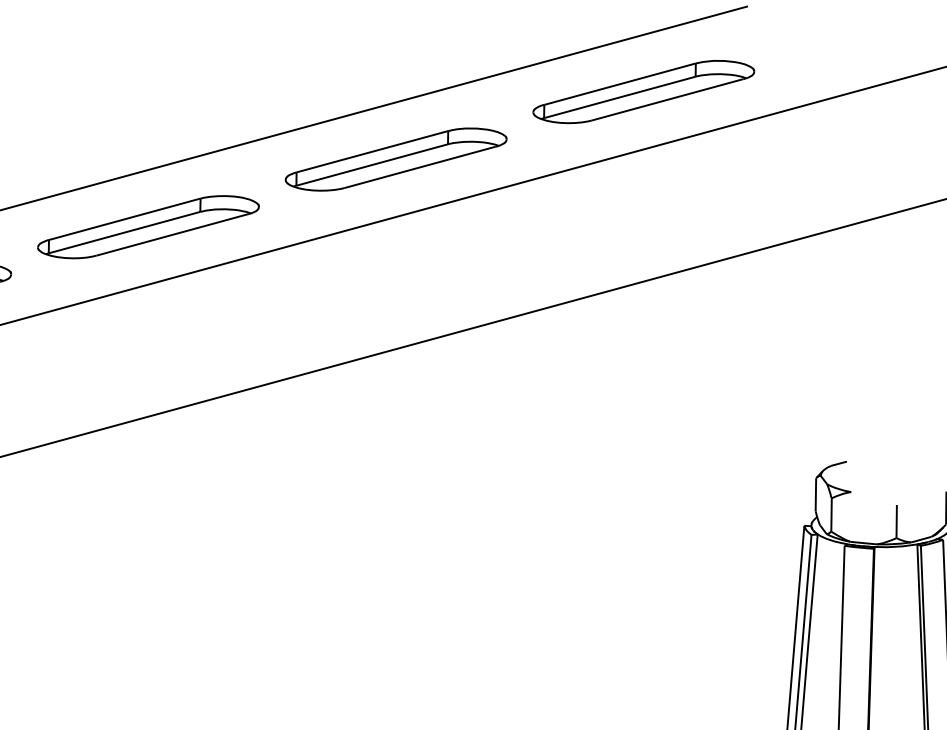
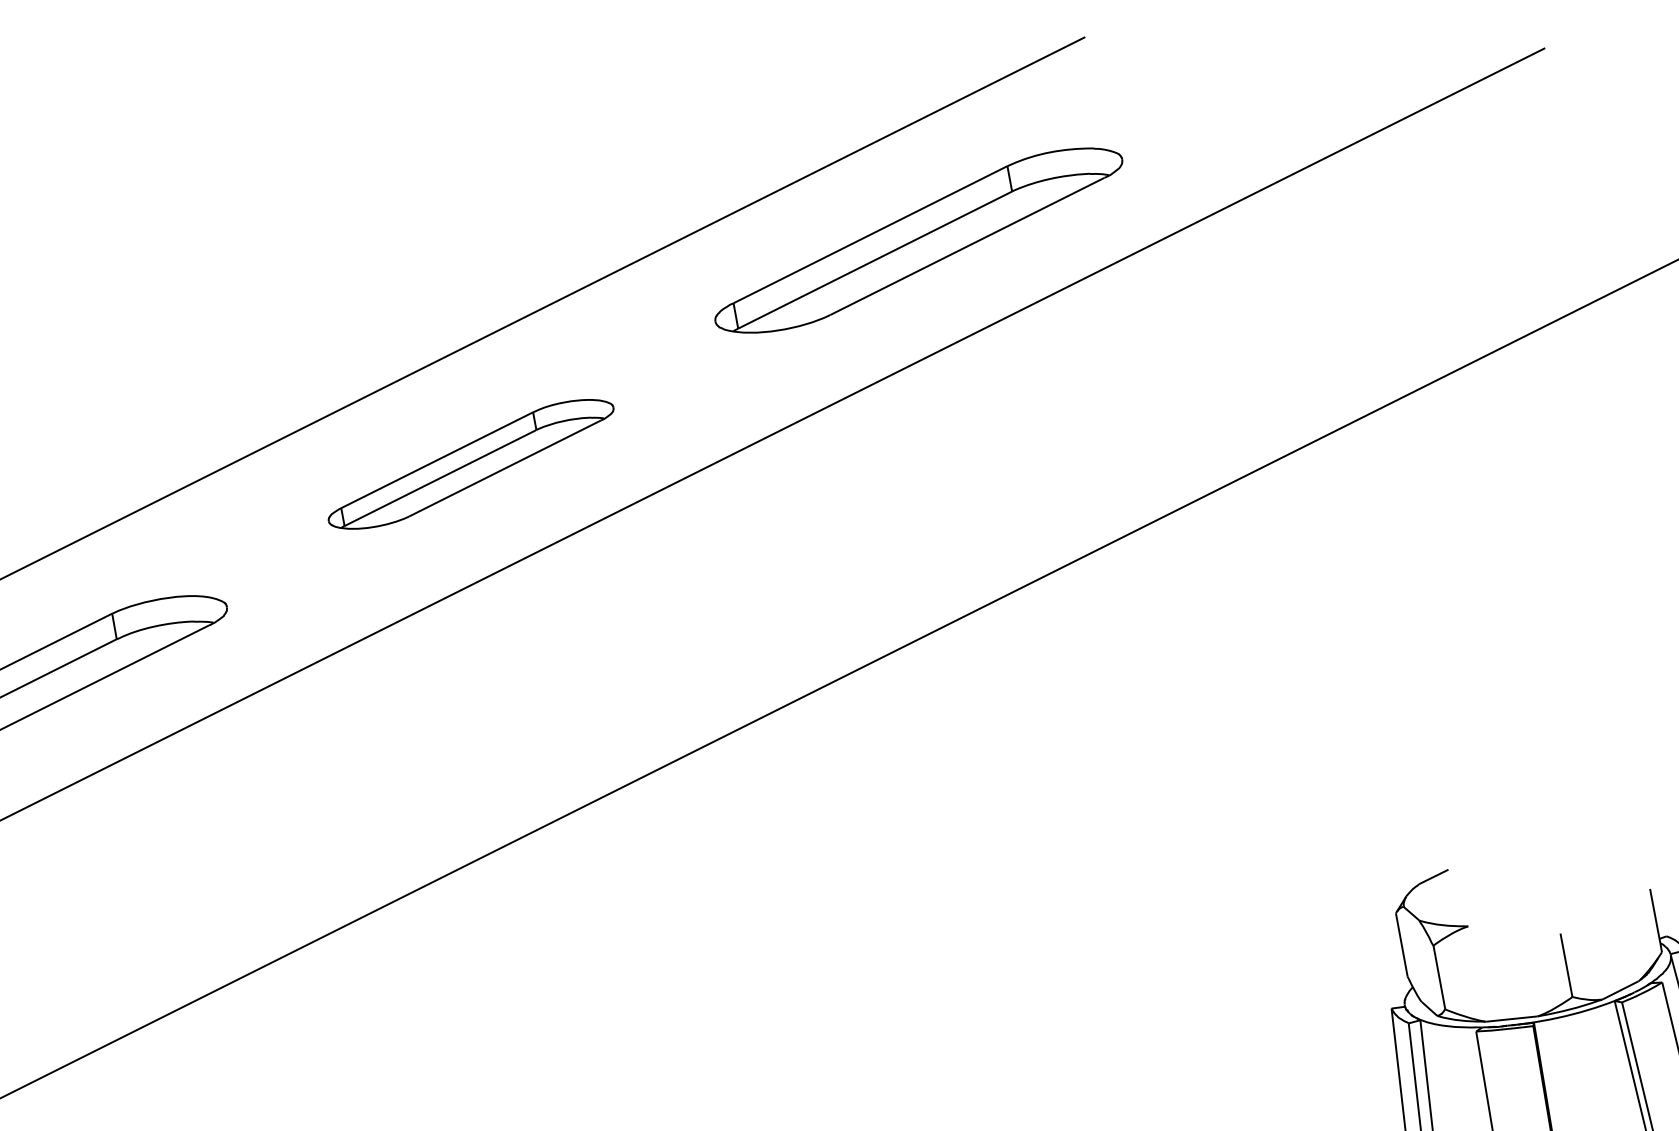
part: (395, 159) -> (469, 464), size x0.7

